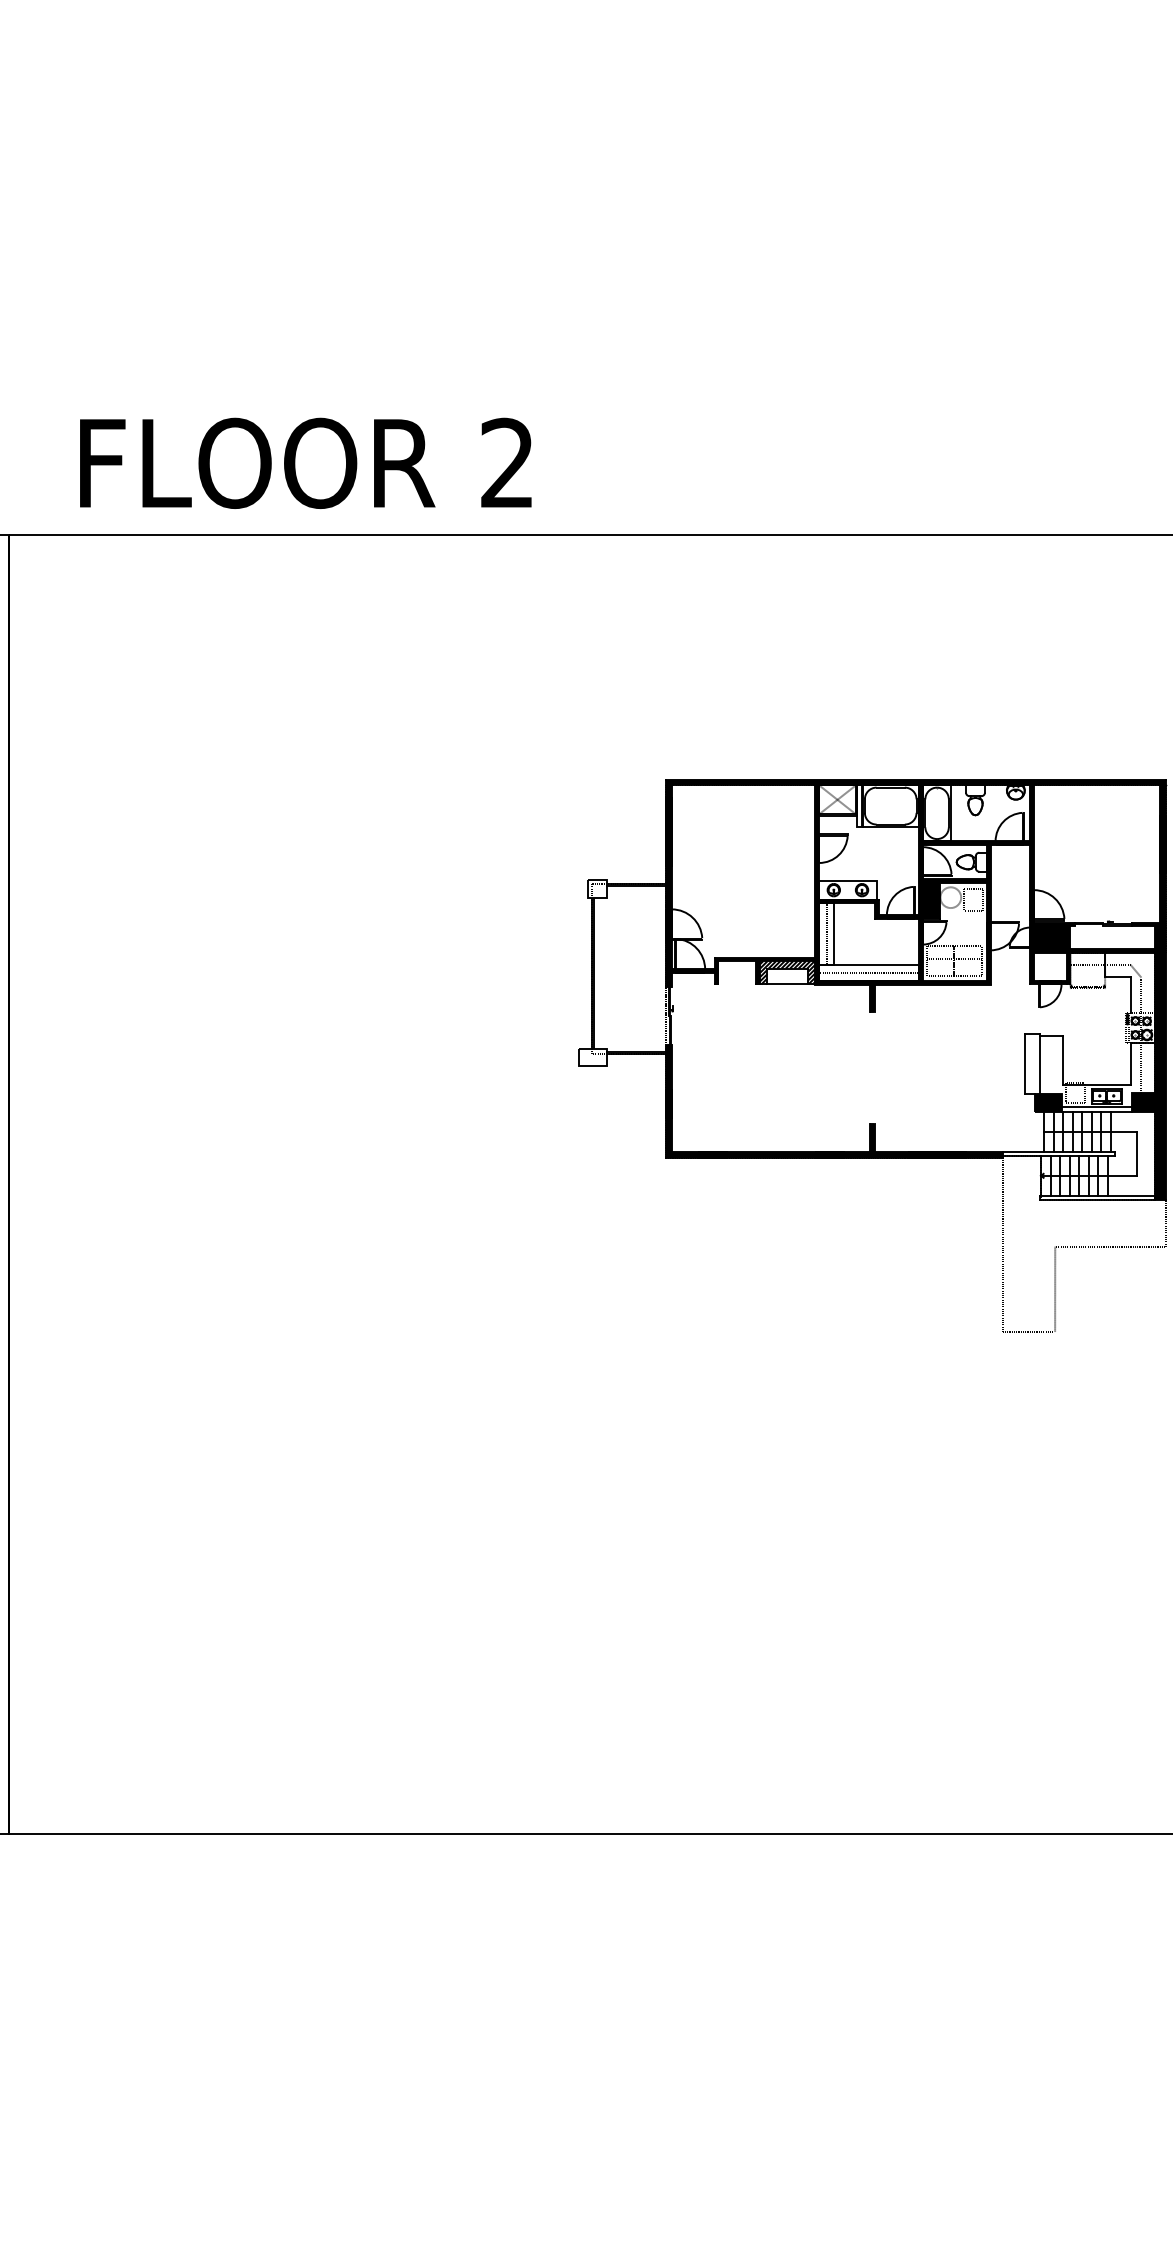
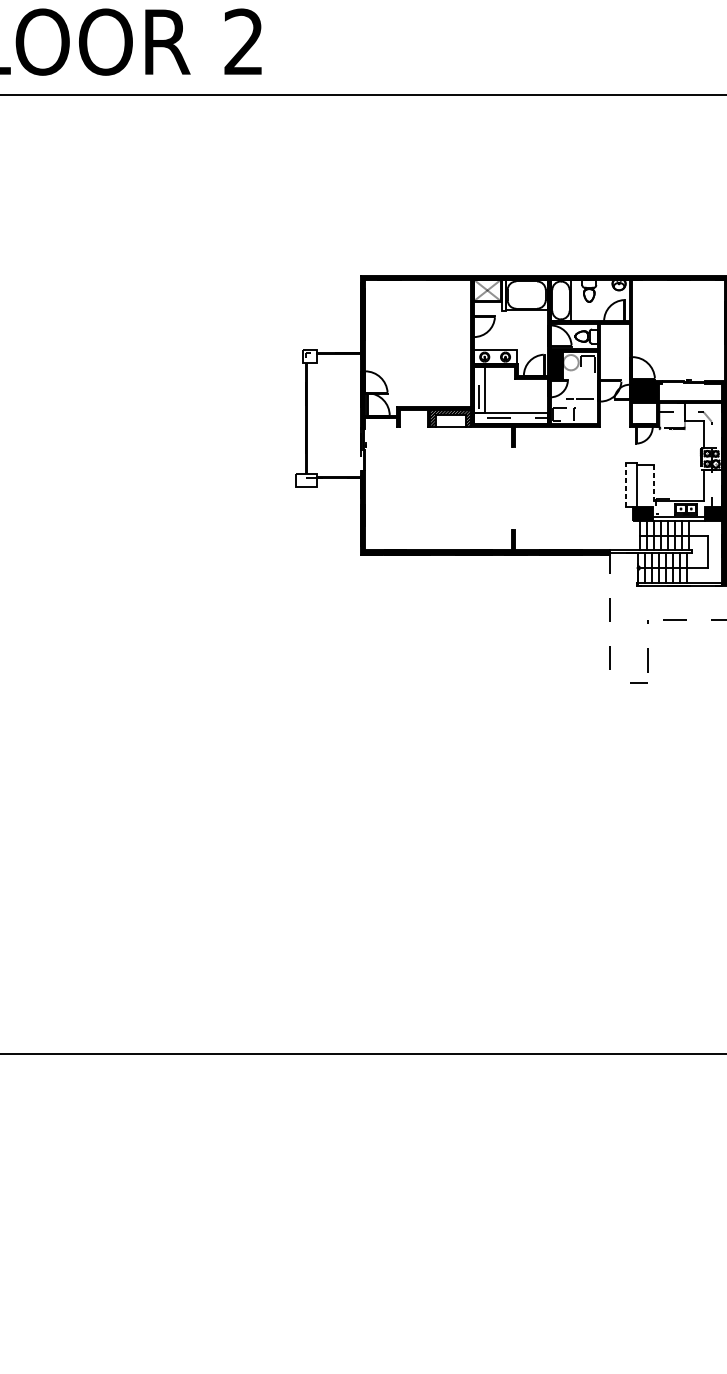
line: (1063, 1060) -> (654, 482), solid -> dashed
line: (1024, 1063) -> (625, 485), solid -> dashed

